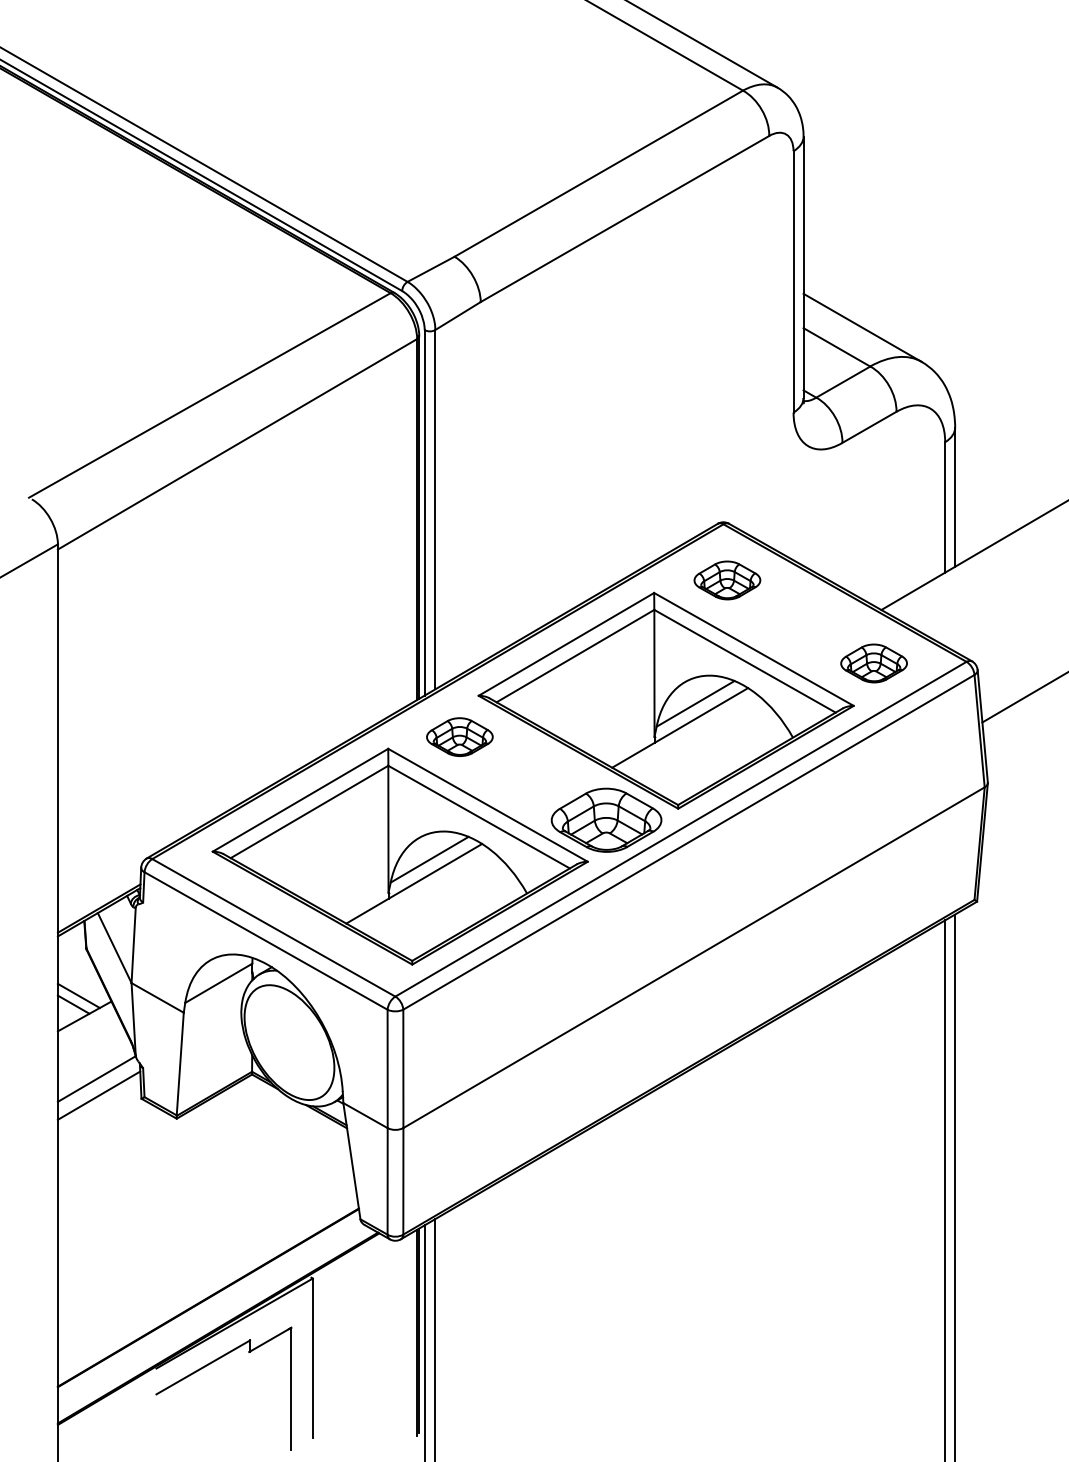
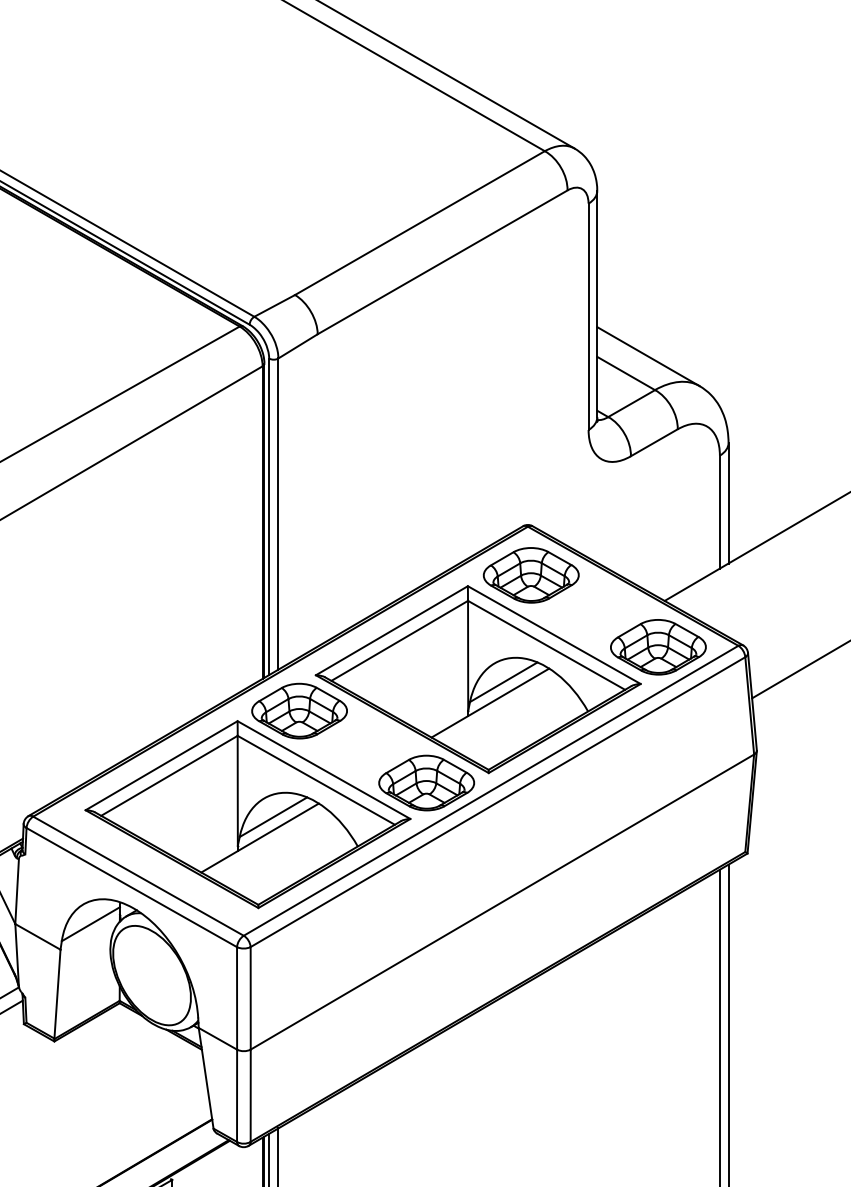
part: (727, 580) -> (531, 575), size x1.67
part: (873, 663) -> (657, 647), size x1.67
part: (459, 736) -> (299, 710), size x1.67

